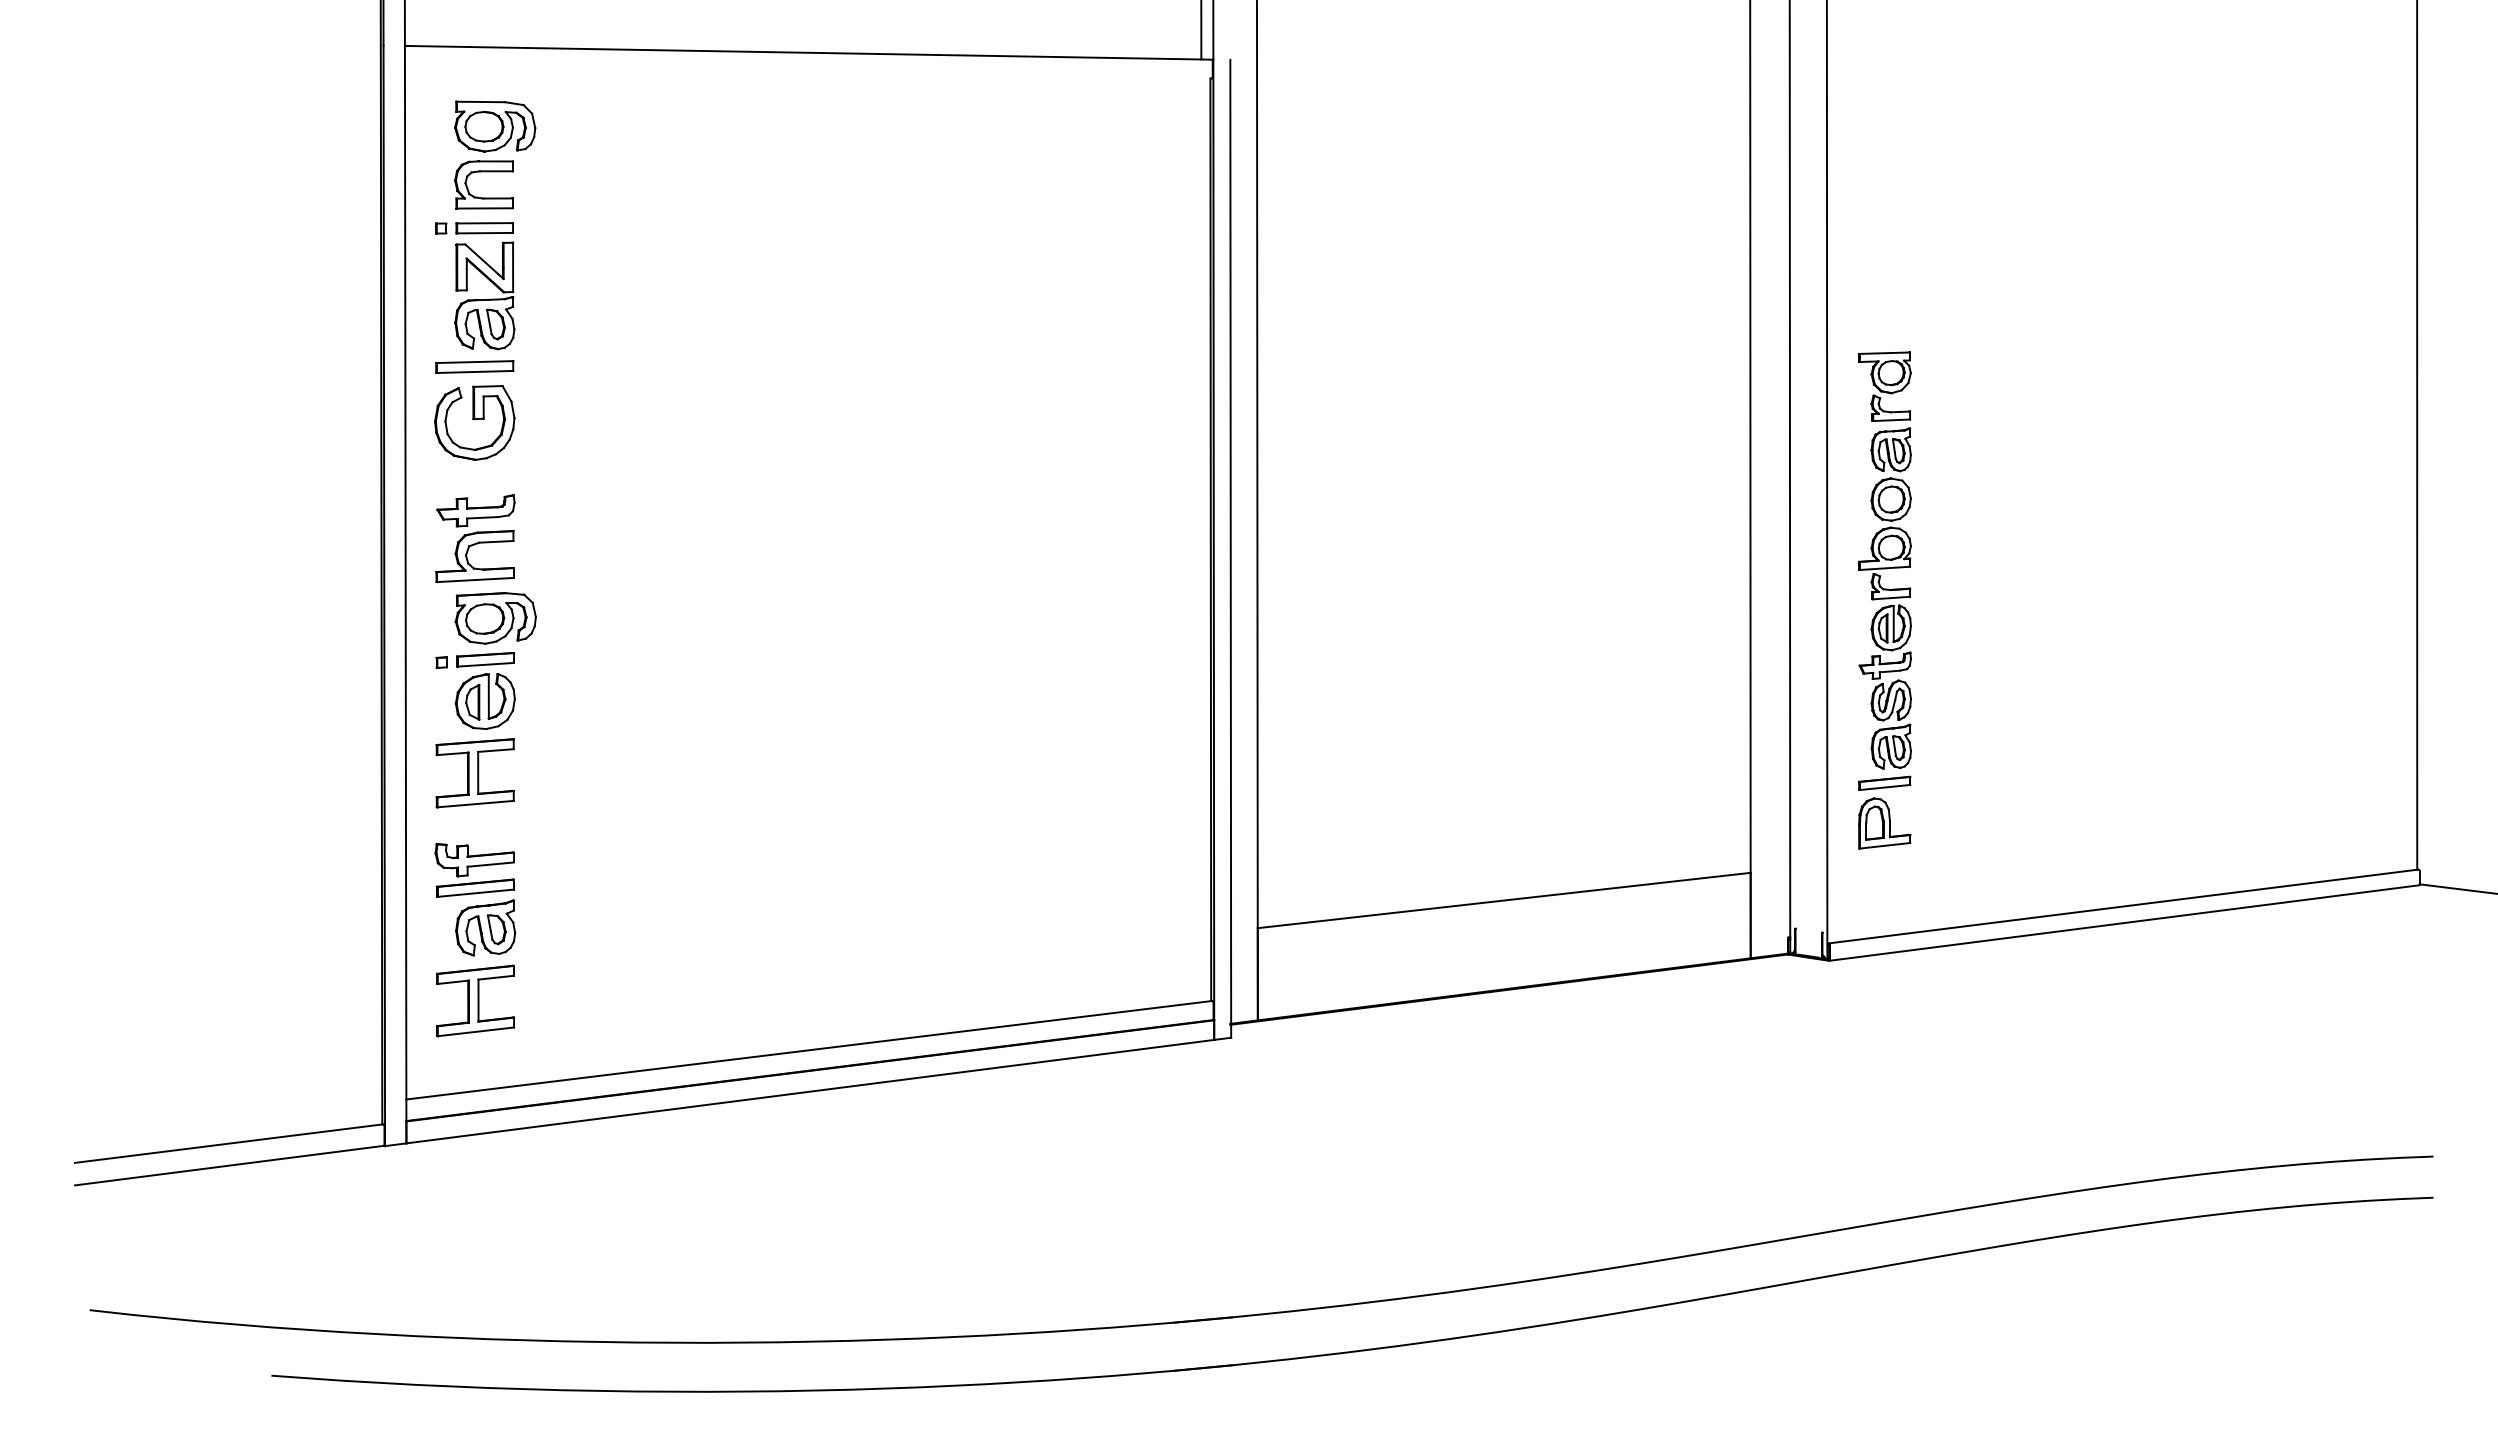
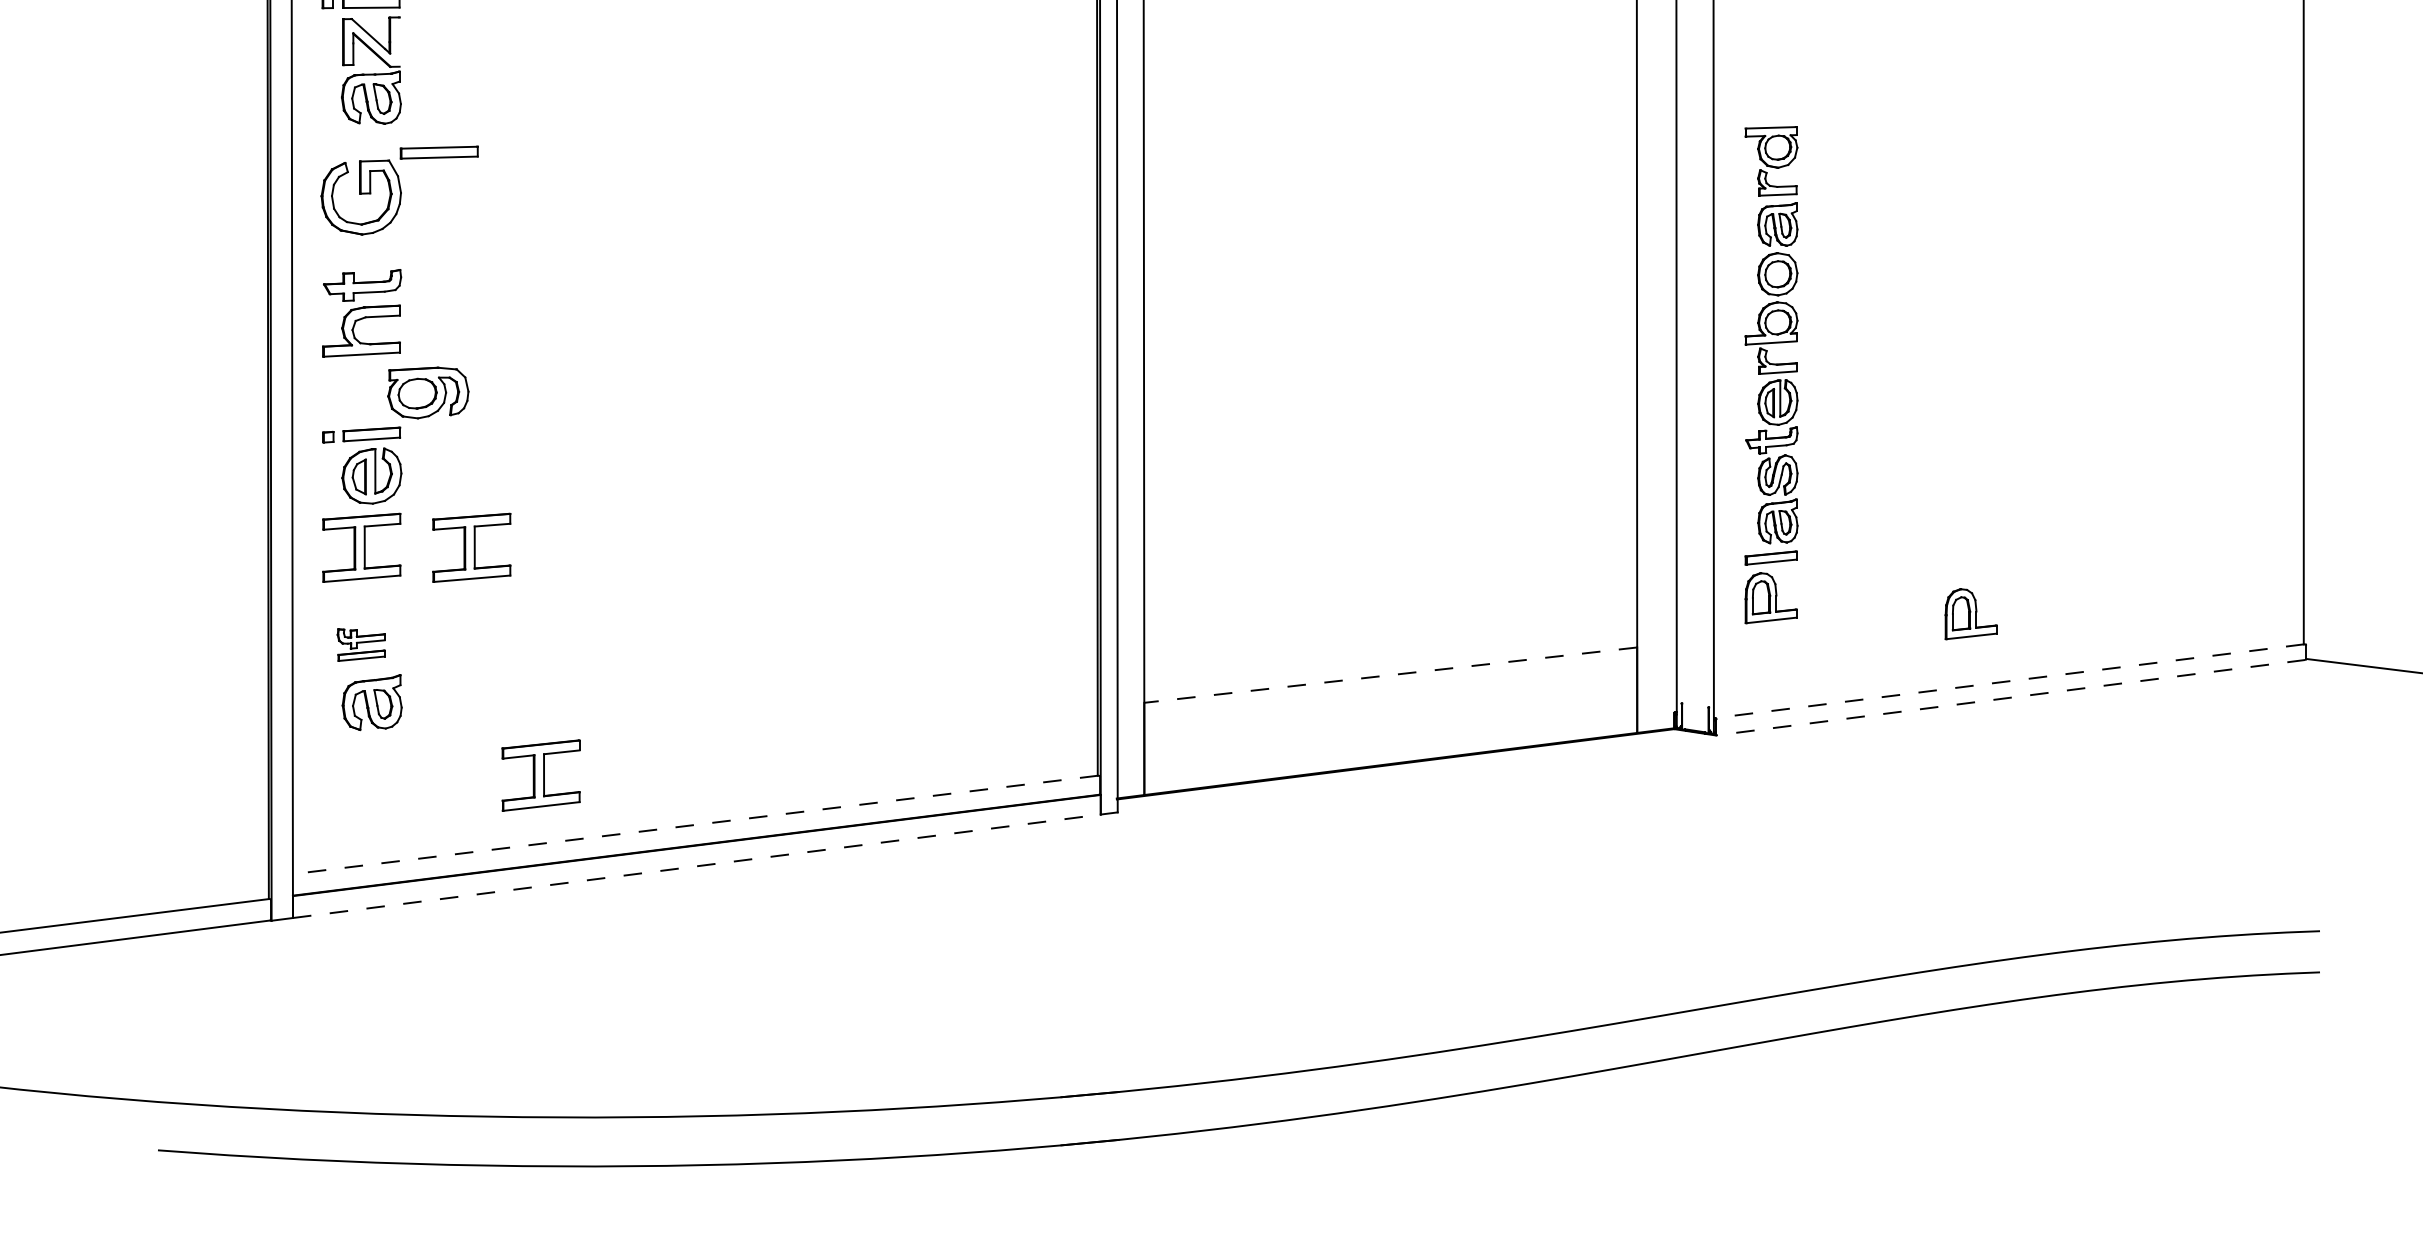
line: (513, 267) -> (400, 42), removed
part: (474, 366) -> (439, 152), moved
part: (495, 618) -> (428, 393), moved
part: (584, 773) -> (471, 548), added
part: (2084, 839) -> (1971, 614), added
part: (474, 870) -> (361, 645), size x0.6
line: (1504, 900) -> (1391, 675), solid -> dashed
line: (2122, 906) -> (2009, 681), solid -> dashed
line: (2123, 923) -> (2010, 698), solid -> dashed
part: (475, 1000) -> (541, 775), moved
line: (809, 1050) -> (696, 825), solid -> dashed
line: (810, 1091) -> (697, 866), solid -> dashed

